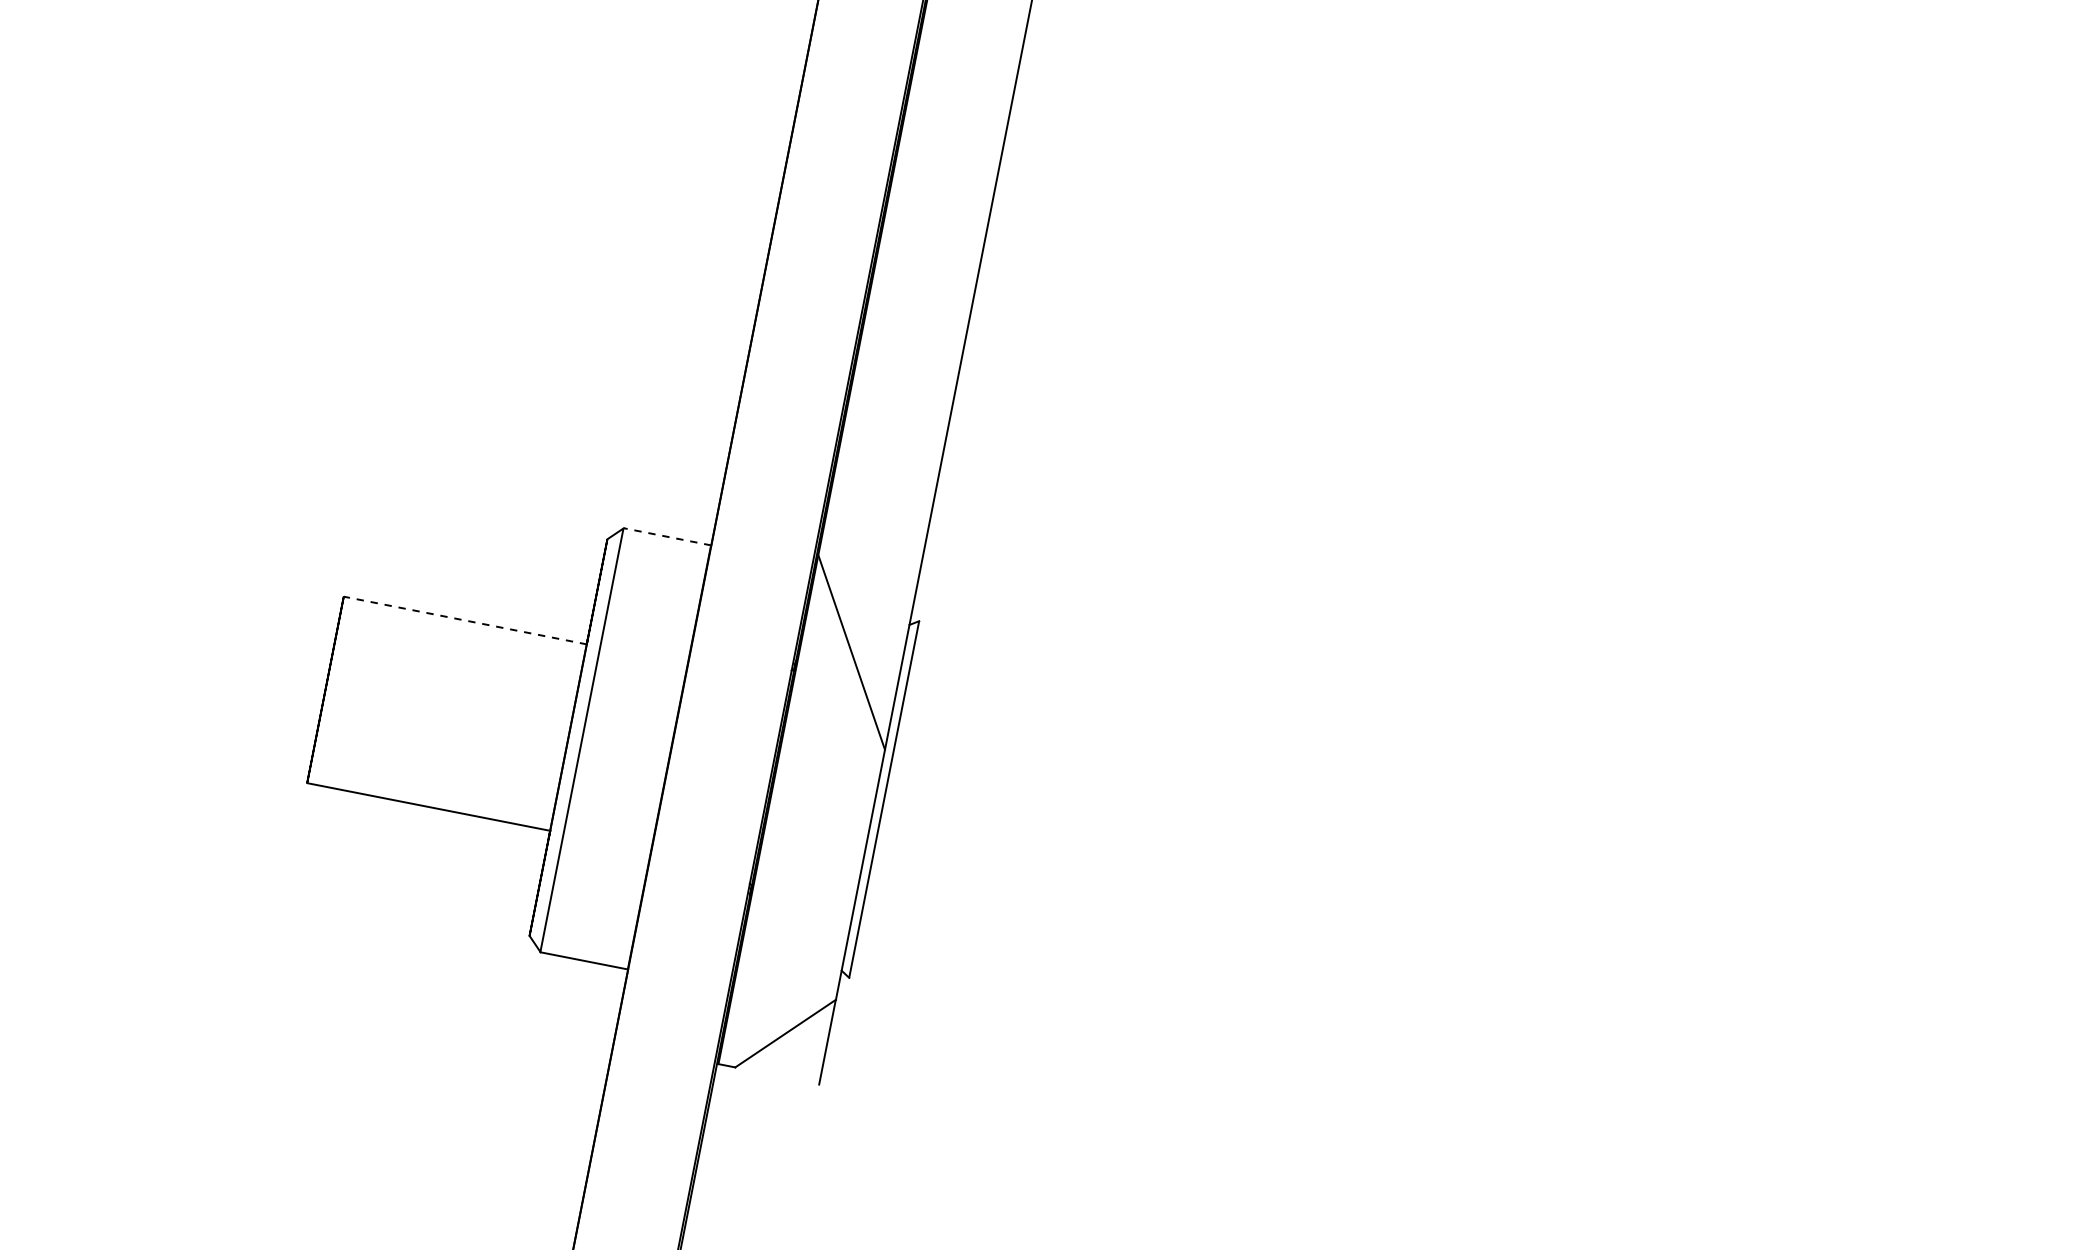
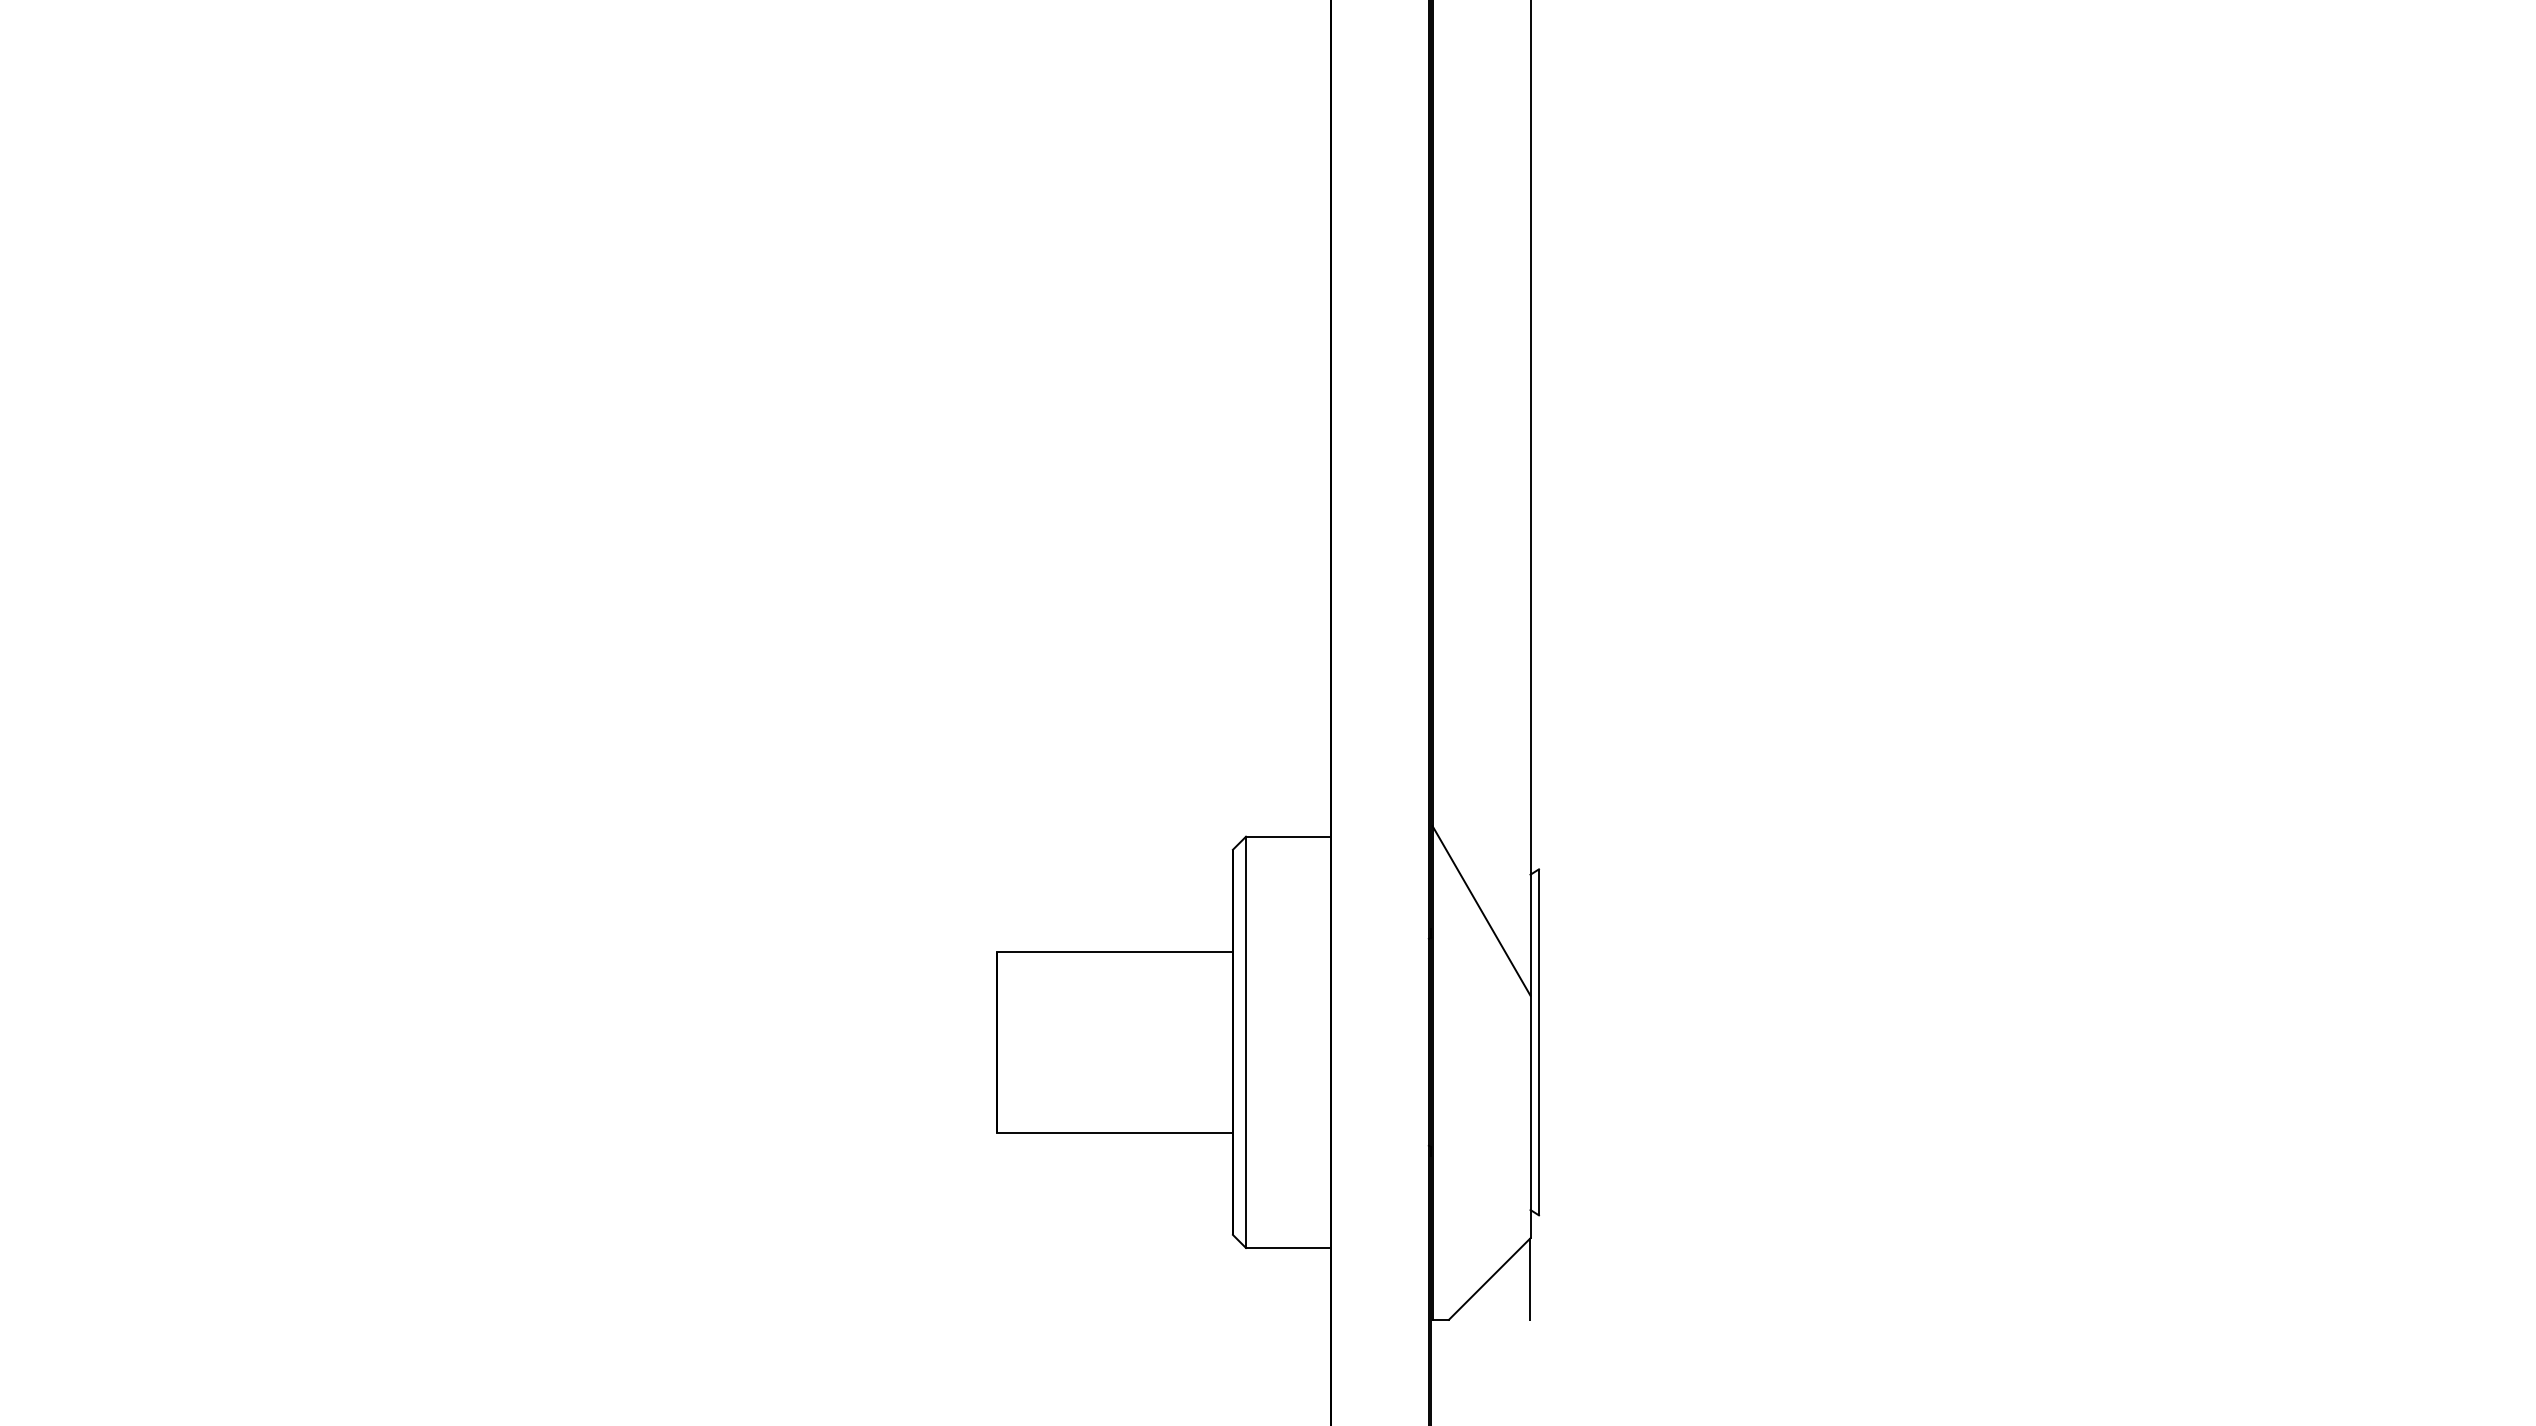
line: (666, 536) -> (1287, 836), dashed -> solid
line: (466, 620) -> (1115, 951), dashed -> solid

